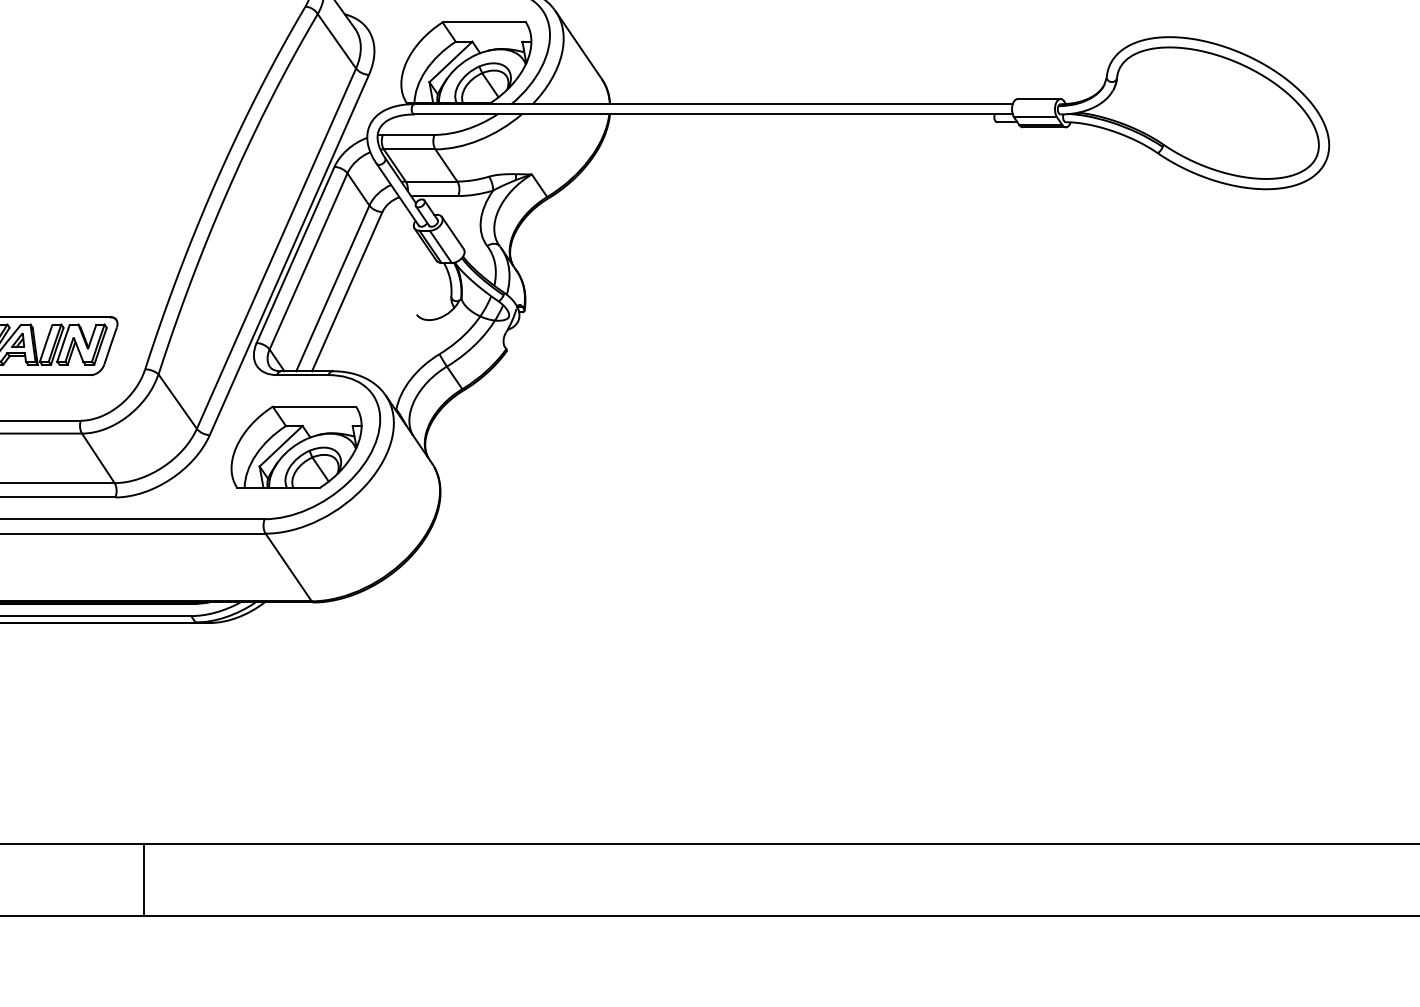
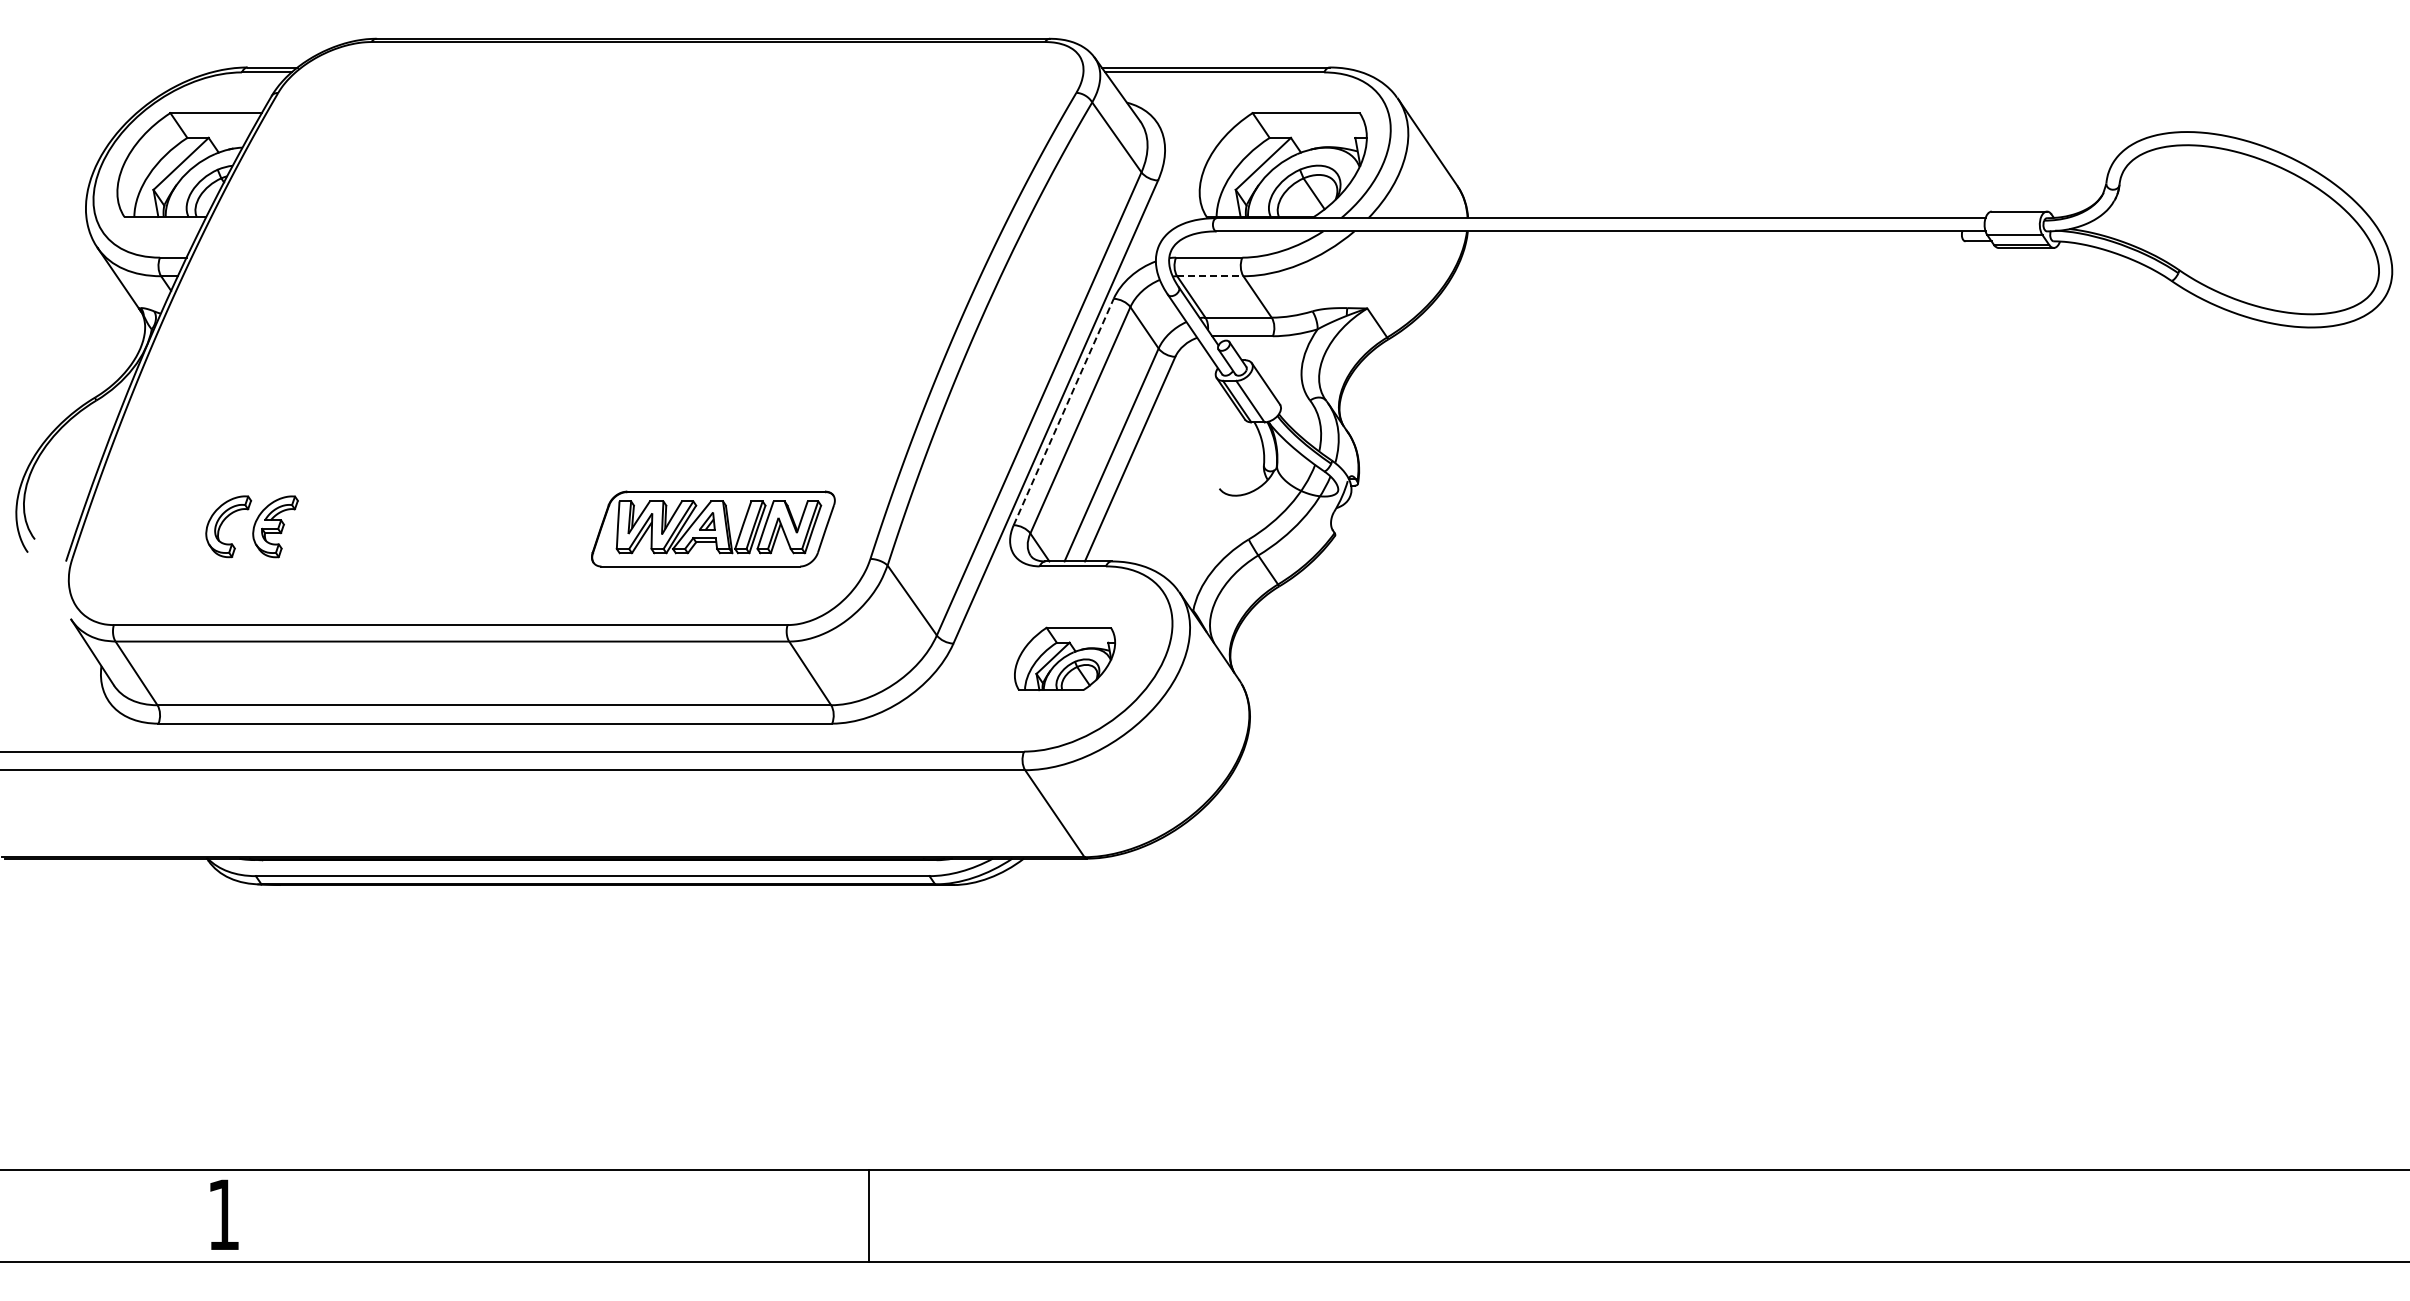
line: (409, 149) -> (1210, 276), solid -> dashed
line: (295, 255) -> (1063, 412), solid -> dashed
part: (296, 446) -> (1064, 658), size x0.6

